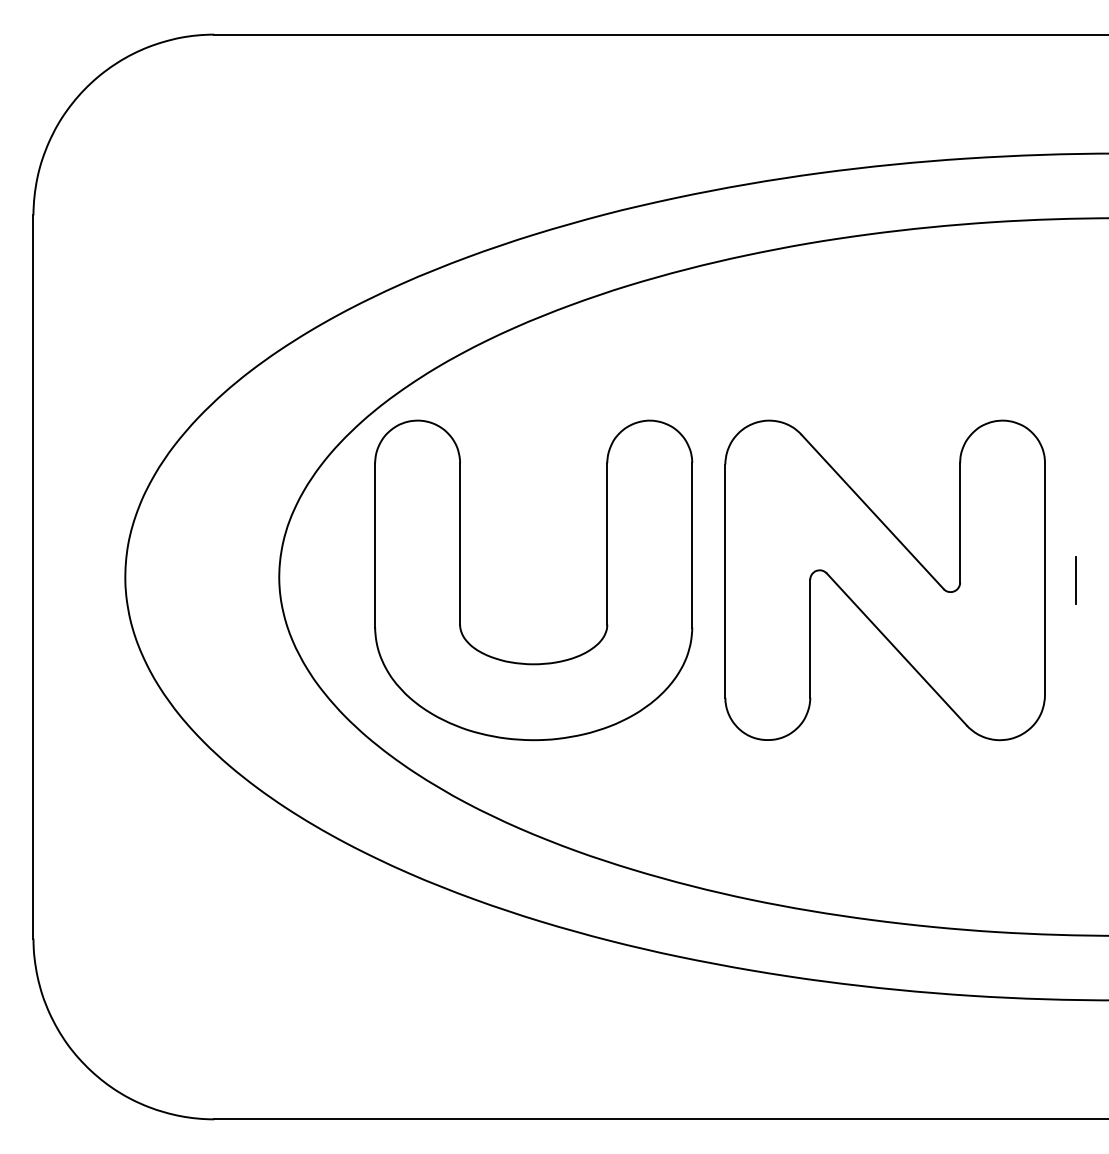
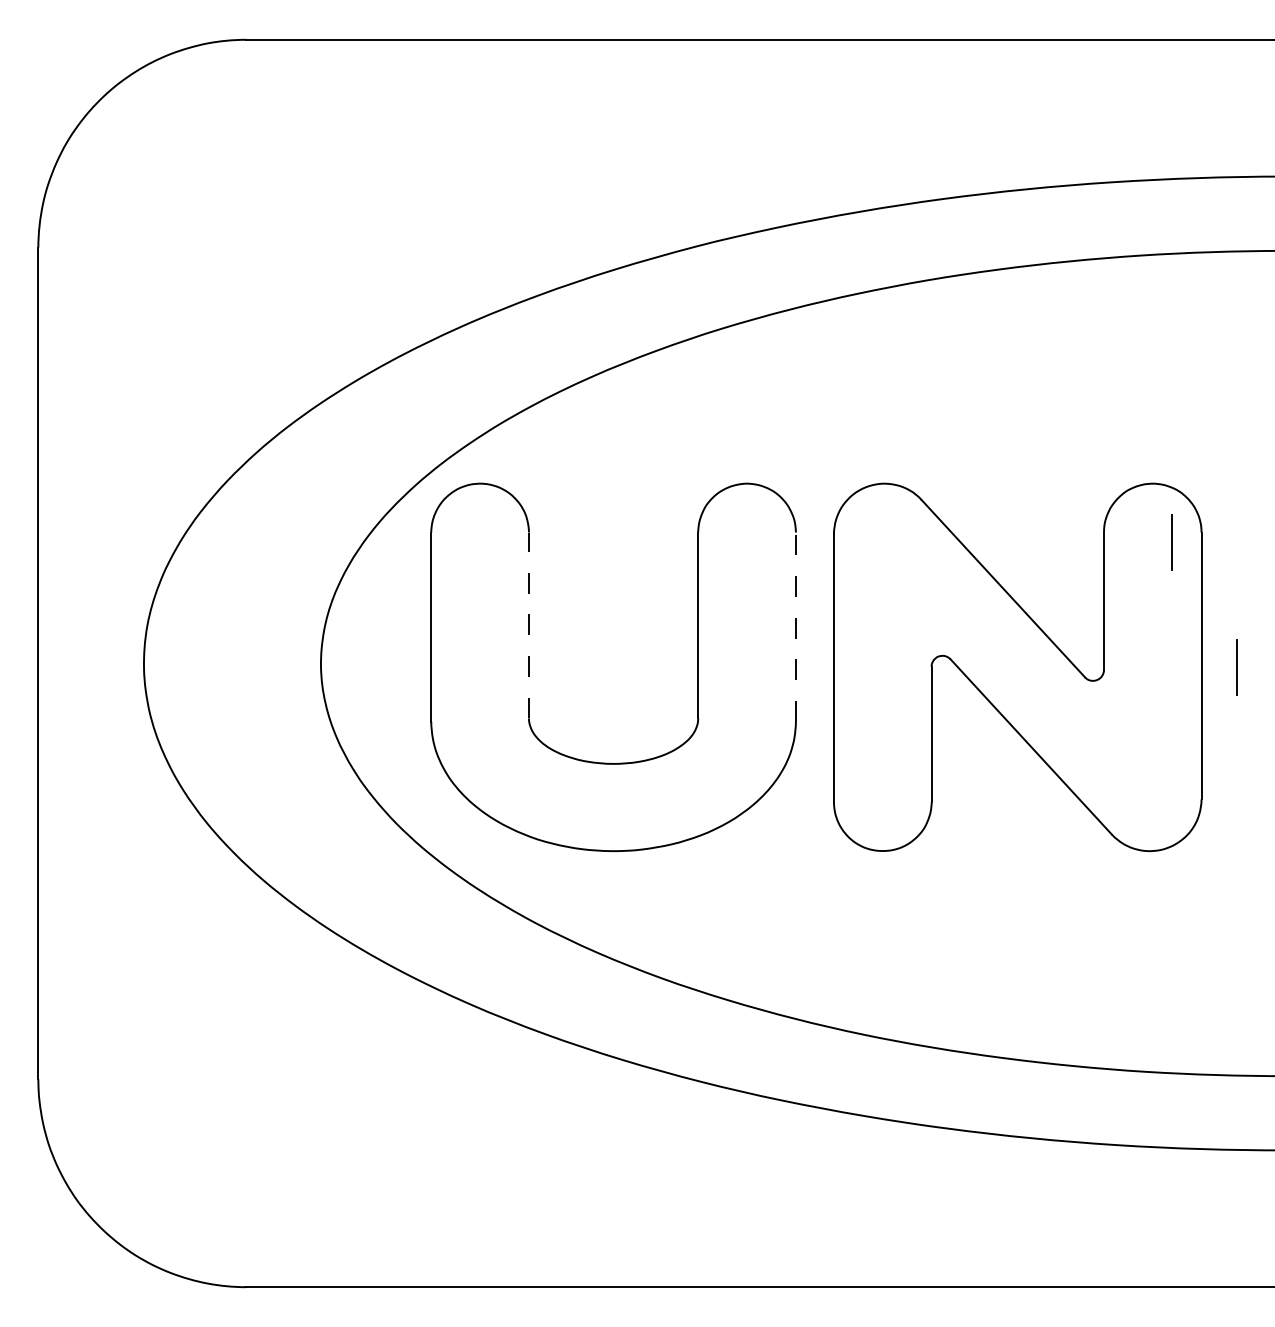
line: (1018, 471) -> (1171, 542), added
line: (459, 543) -> (528, 625), solid -> dashed
line: (691, 545) -> (795, 627), solid -> dashed

